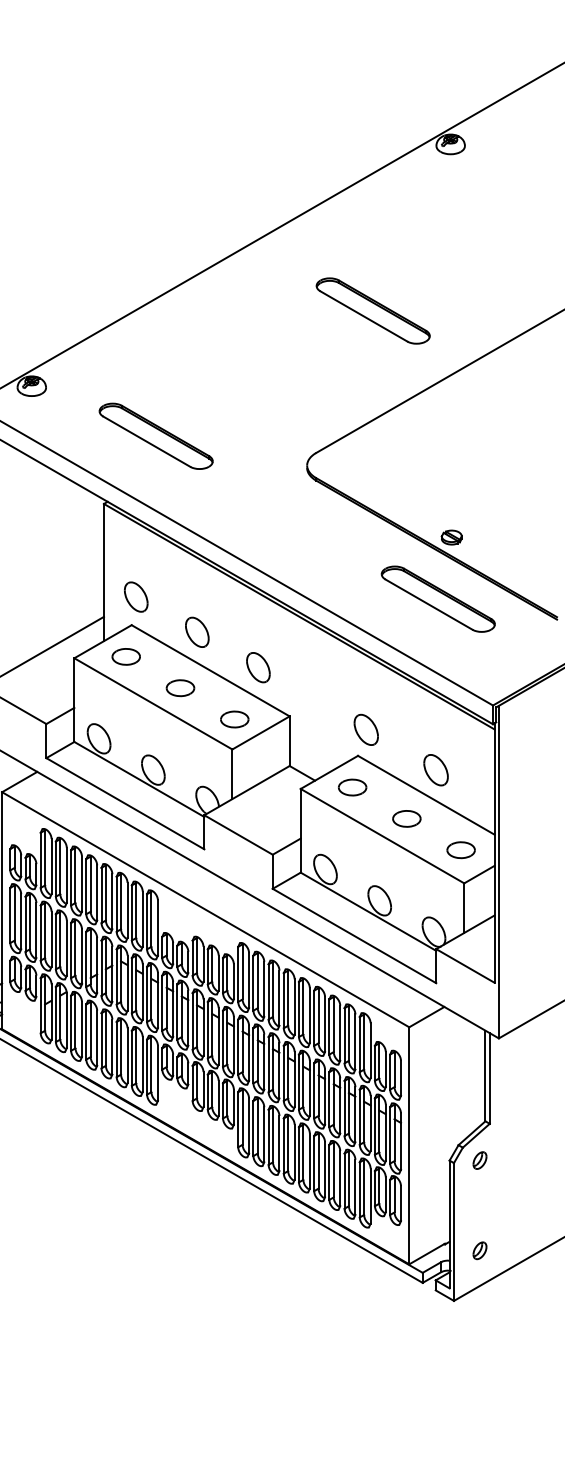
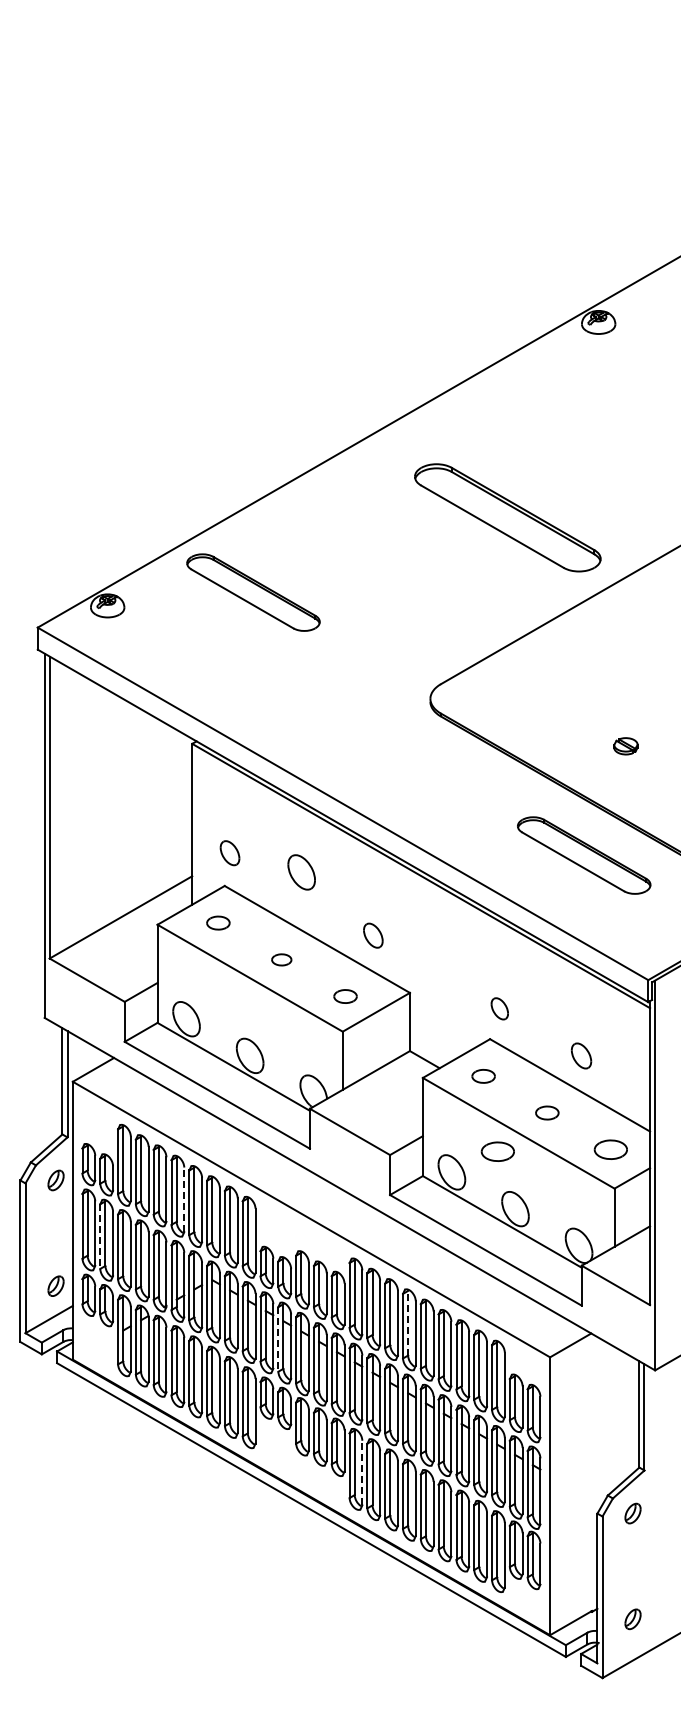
part: (372, 310) -> (507, 517), size x1.4
part: (156, 436) -> (253, 592), moved
part: (451, 537) -> (625, 746), moved
part: (135, 597) -> (229, 853), size x0.7
part: (197, 632) -> (301, 872), moved
part: (126, 656) -> (218, 922), size x0.7
part: (258, 667) -> (373, 935), size x0.7
part: (180, 687) -> (281, 959), size x0.6
part: (234, 719) -> (345, 996), size x0.7
part: (366, 729) -> (499, 1008), size x0.6
part: (436, 769) -> (581, 1055), size x0.7
part: (352, 787) -> (483, 1076), size x0.7
part: (407, 818) -> (547, 1112), size x0.7
part: (364, 851) -> (497, 1151), added
line: (97, 892) -> (184, 1199), solid -> dashed
line: (25, 925) -> (100, 1237), solid -> dashed
line: (288, 997) -> (408, 1322), solid -> dashed
line: (177, 1012) -> (278, 1339), solid -> dashed
line: (249, 1125) -> (362, 1472), solid -> dashed

